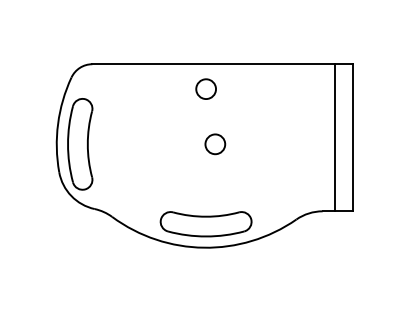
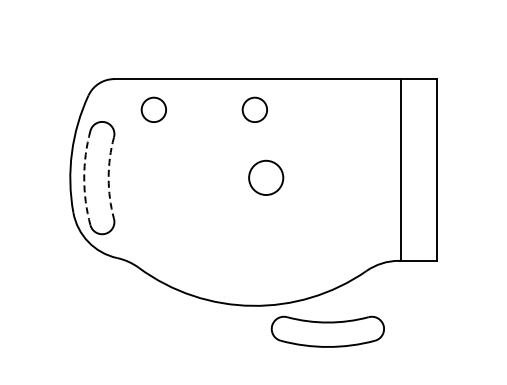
circle: (124, 88) -> (153, 109), added
line: (334, 137) -> (400, 169), moved
arc: (68, 144) -> (84, 178), solid -> dashed
arc: (87, 144) -> (108, 178), solid -> dashed
circle: (215, 144) -> (266, 178), size x1.4
part: (205, 223) -> (327, 331), moved

